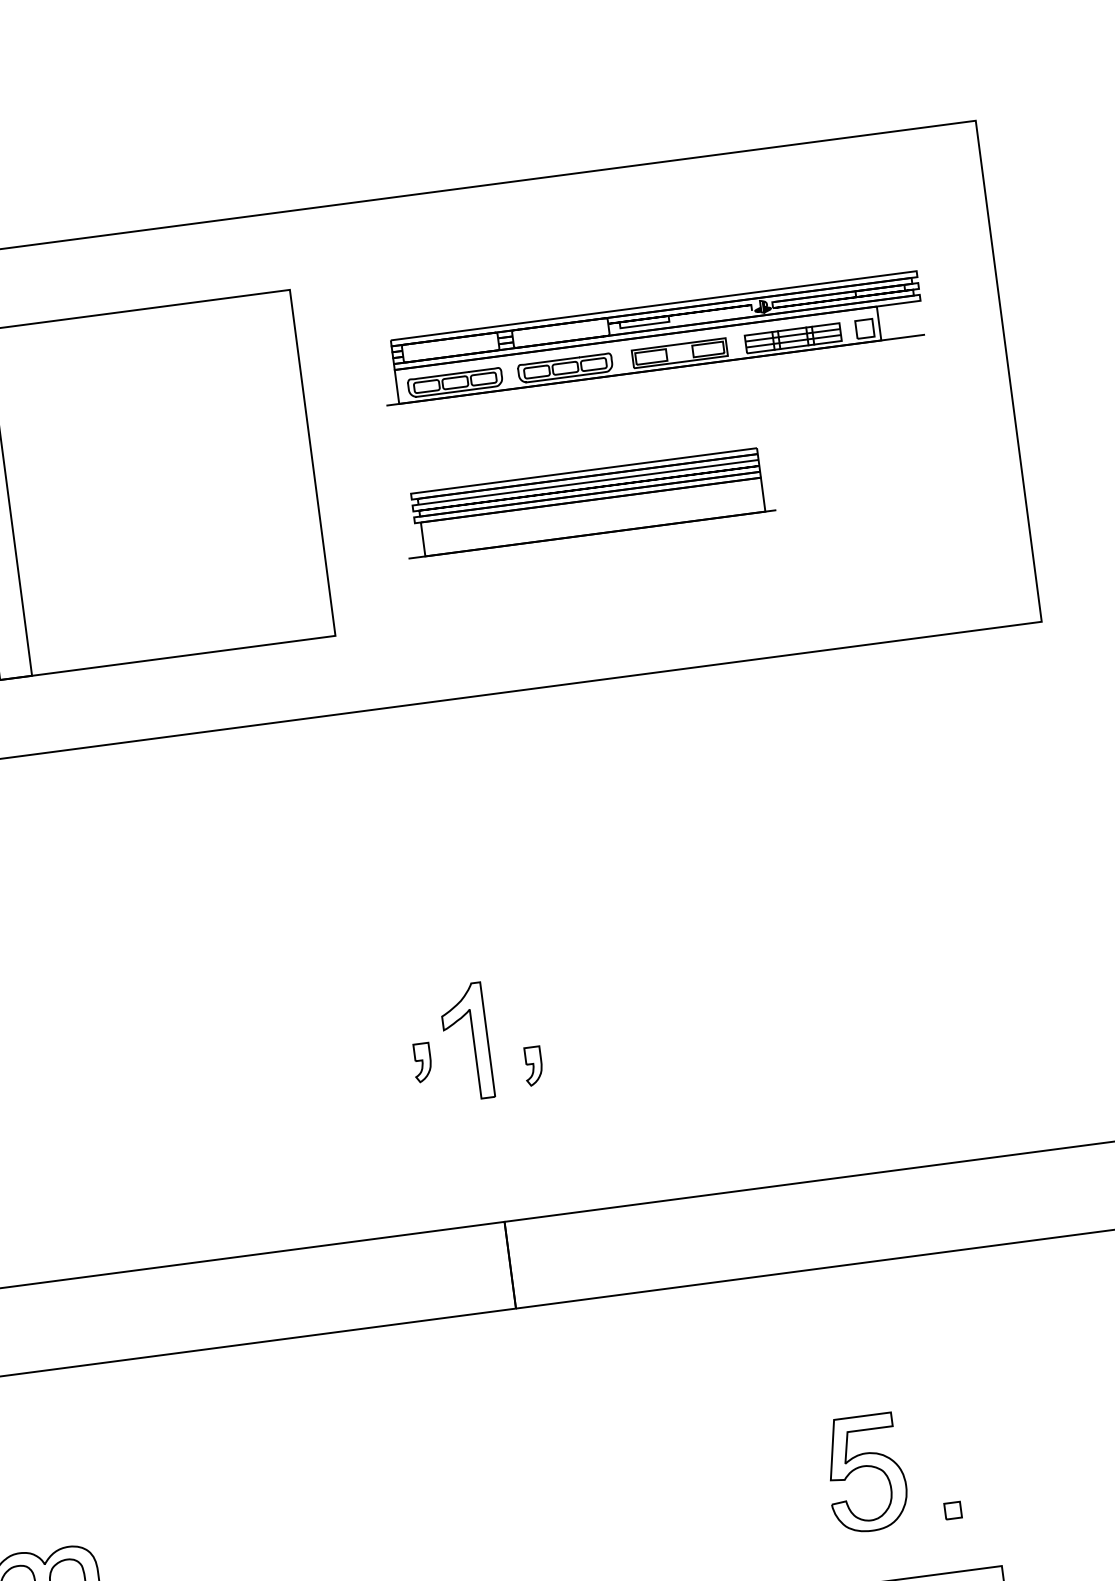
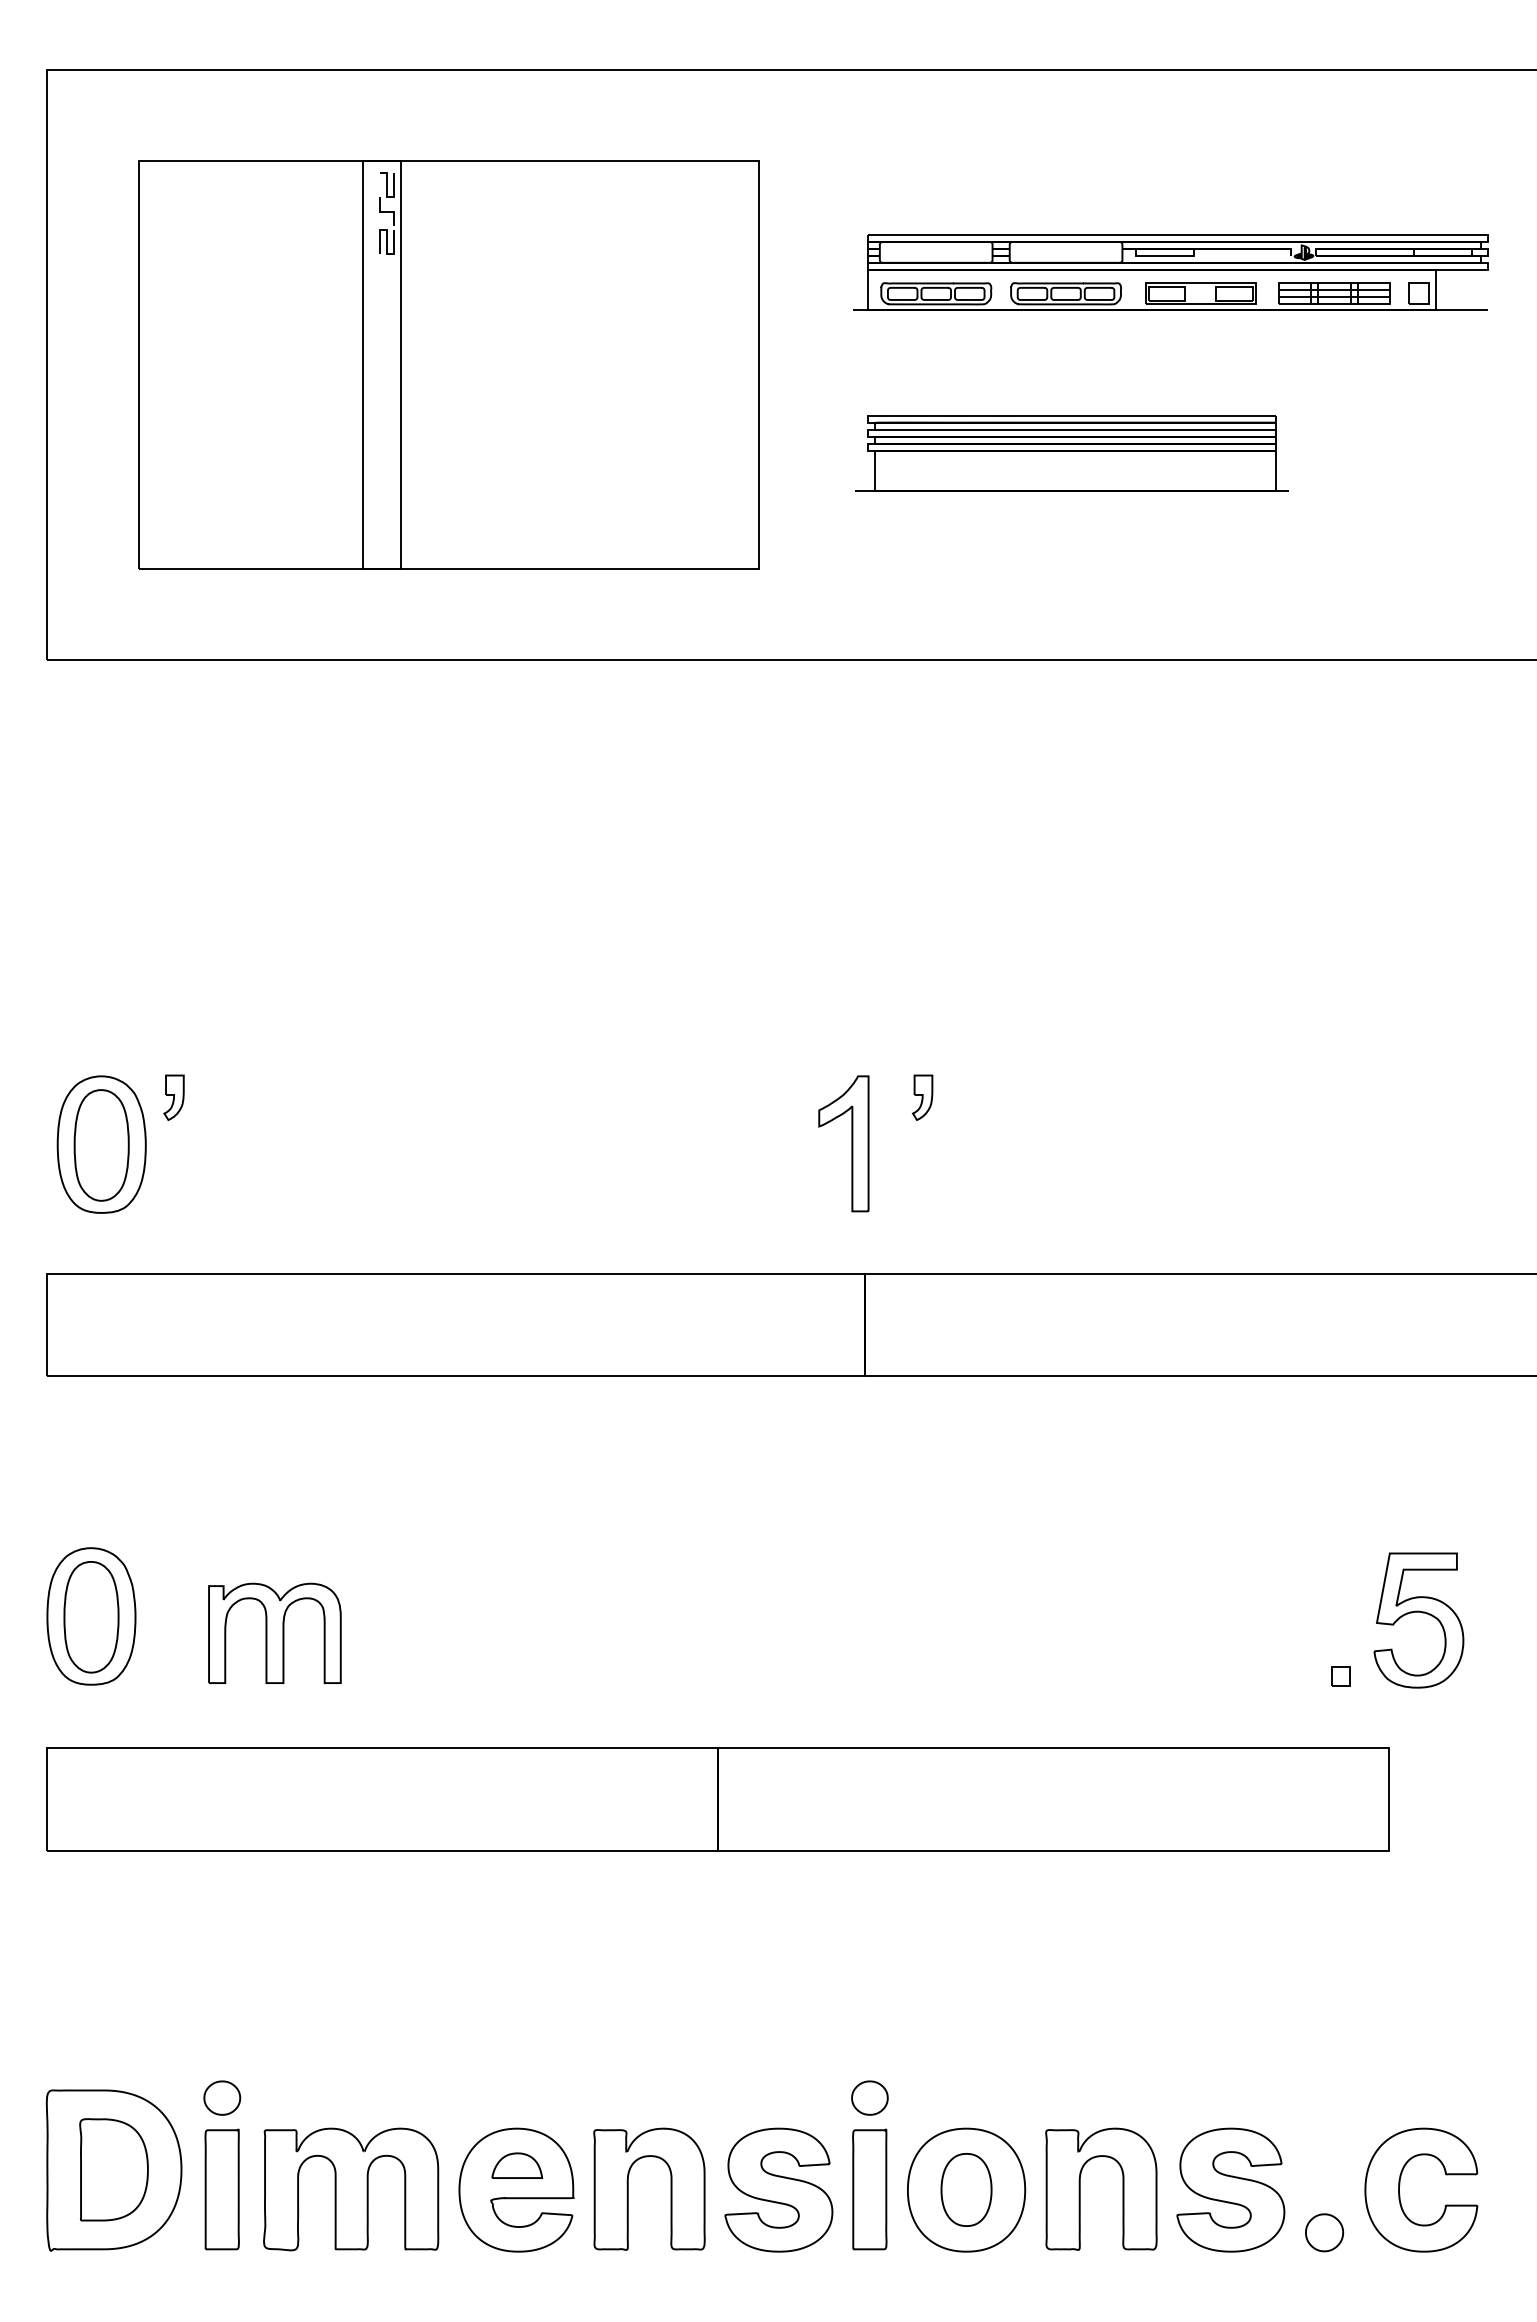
part: (473, 1041) -> (851, 1143), moved
part: (422, 1062) -> (794, 1076), removed
part: (864, 1466) -> (1418, 1612), moved

